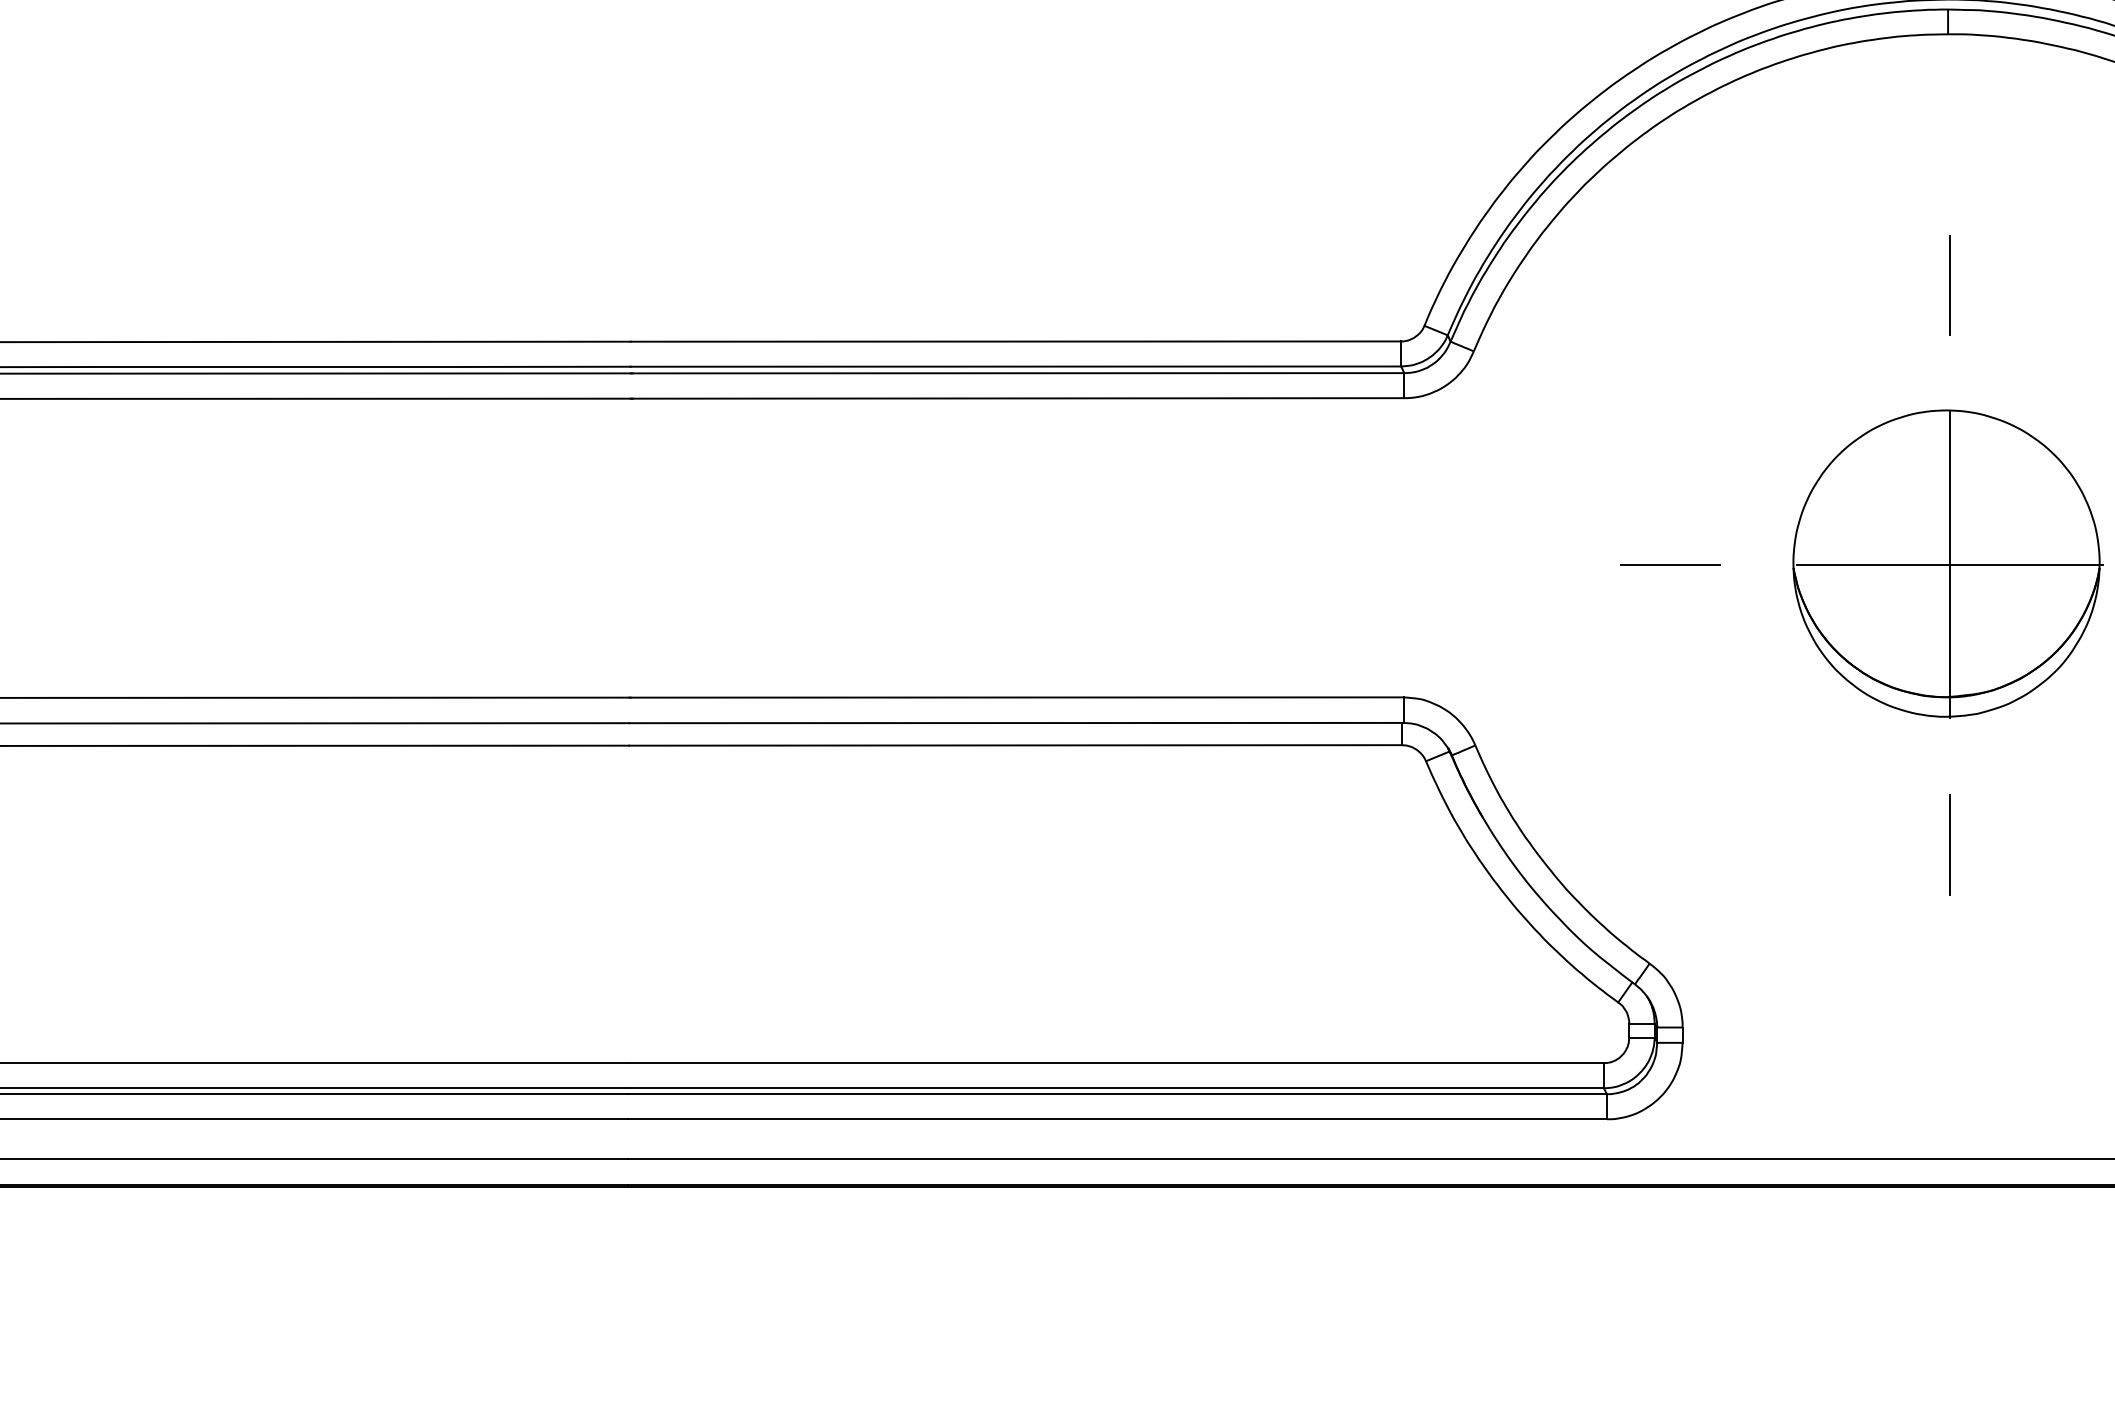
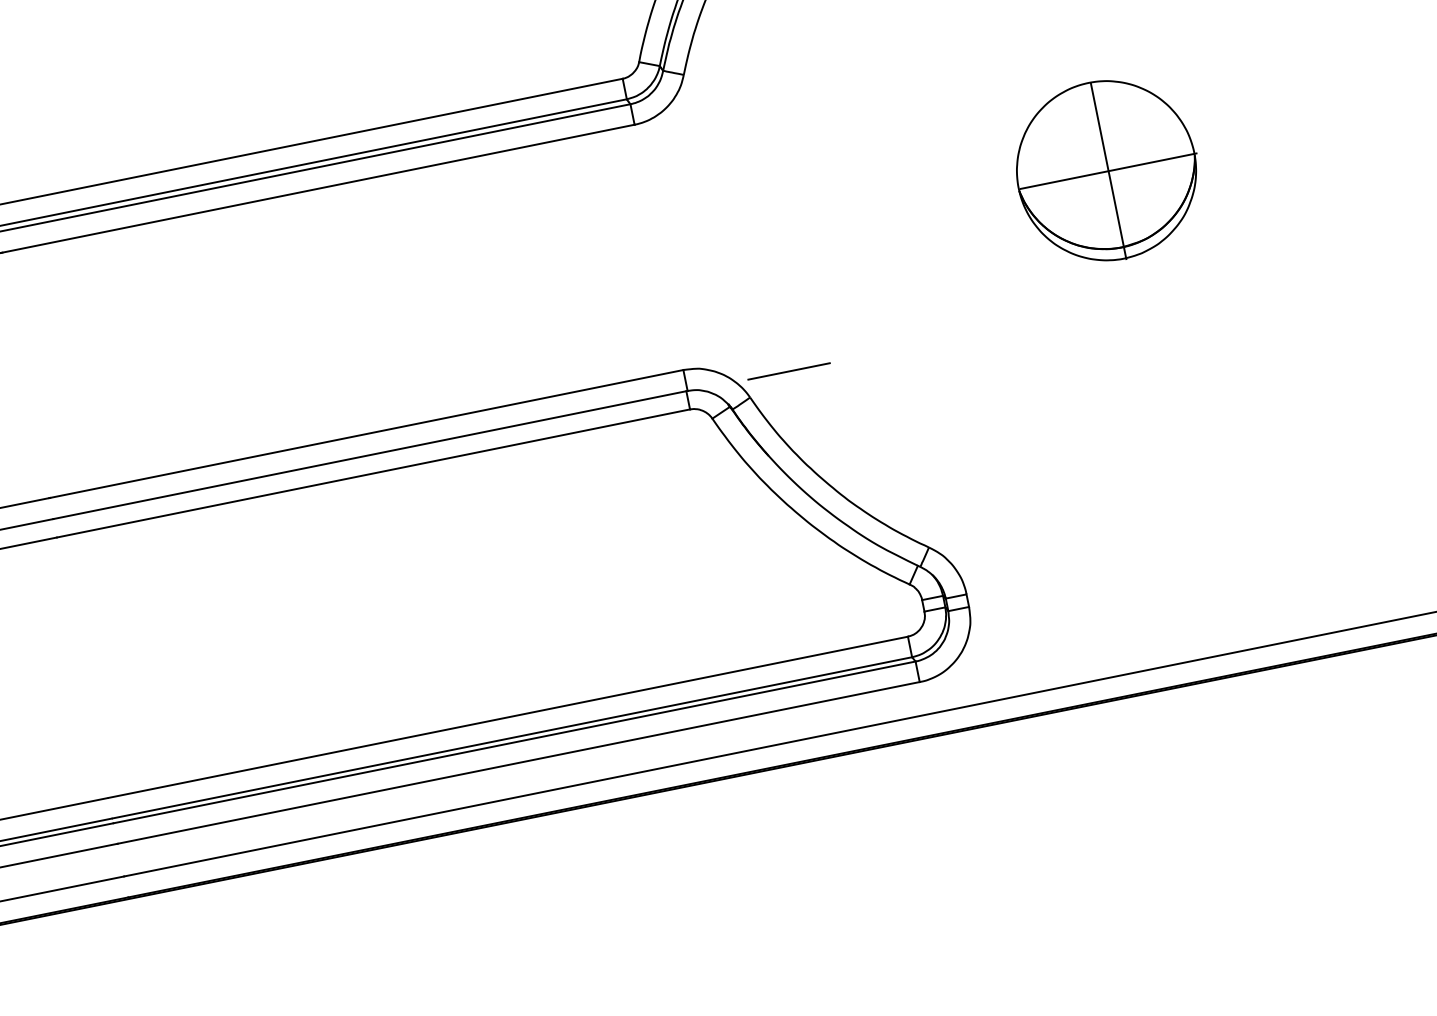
part: (1947, 563) -> (1106, 170), size x0.7
line: (1670, 564) -> (789, 370), moved
line: (1949, 844) -> (1154, 400), removed

